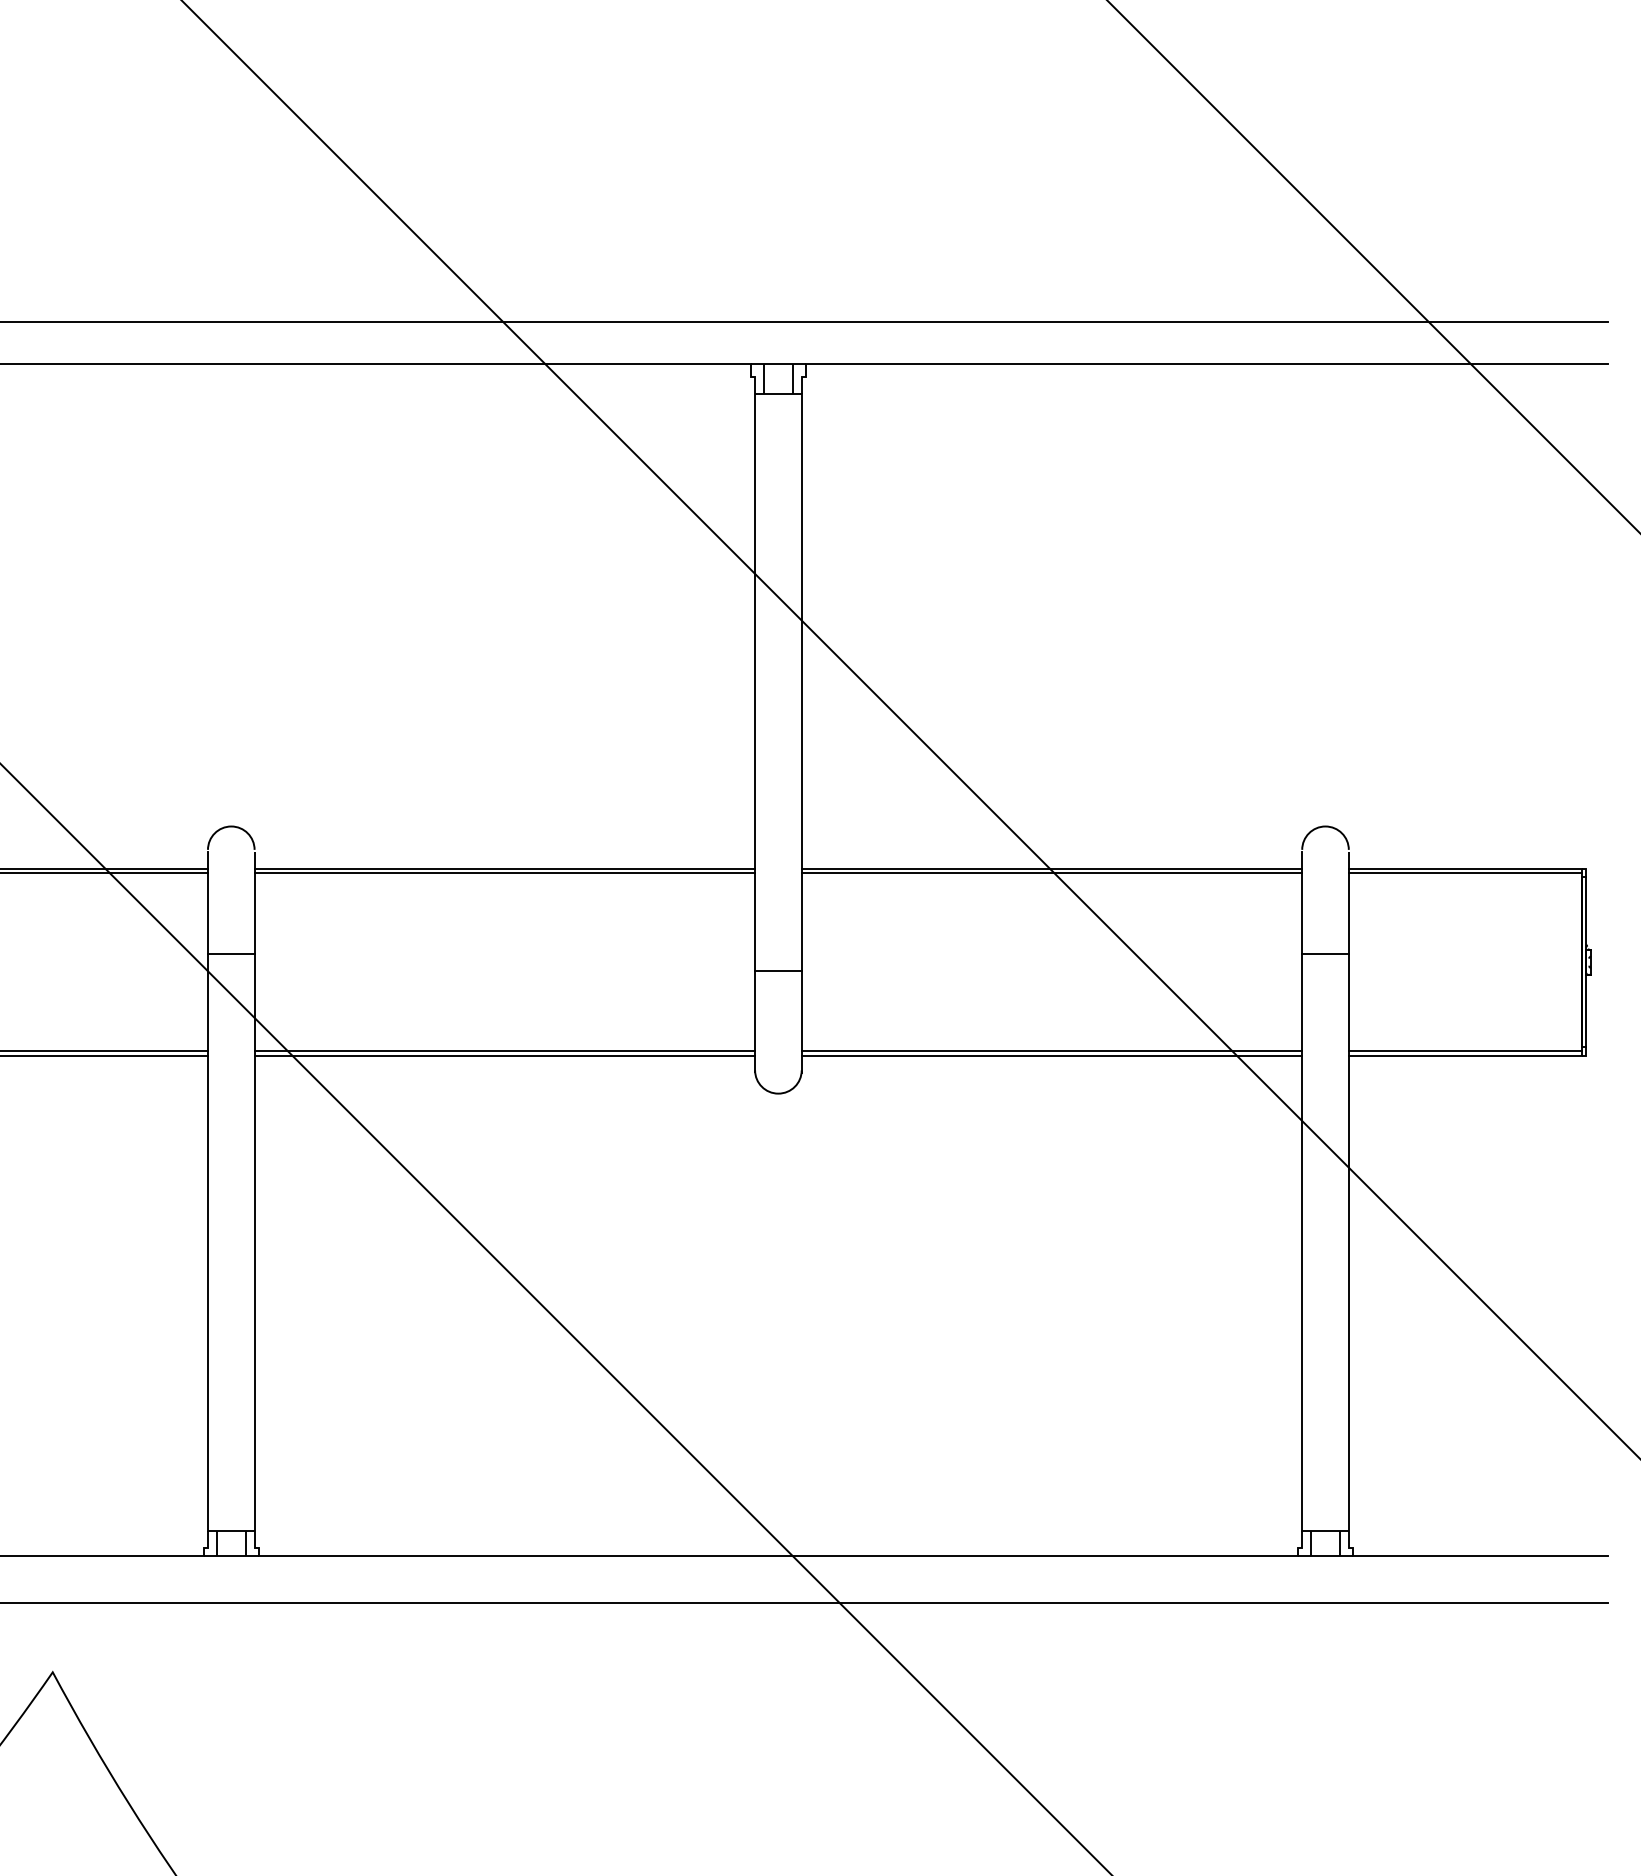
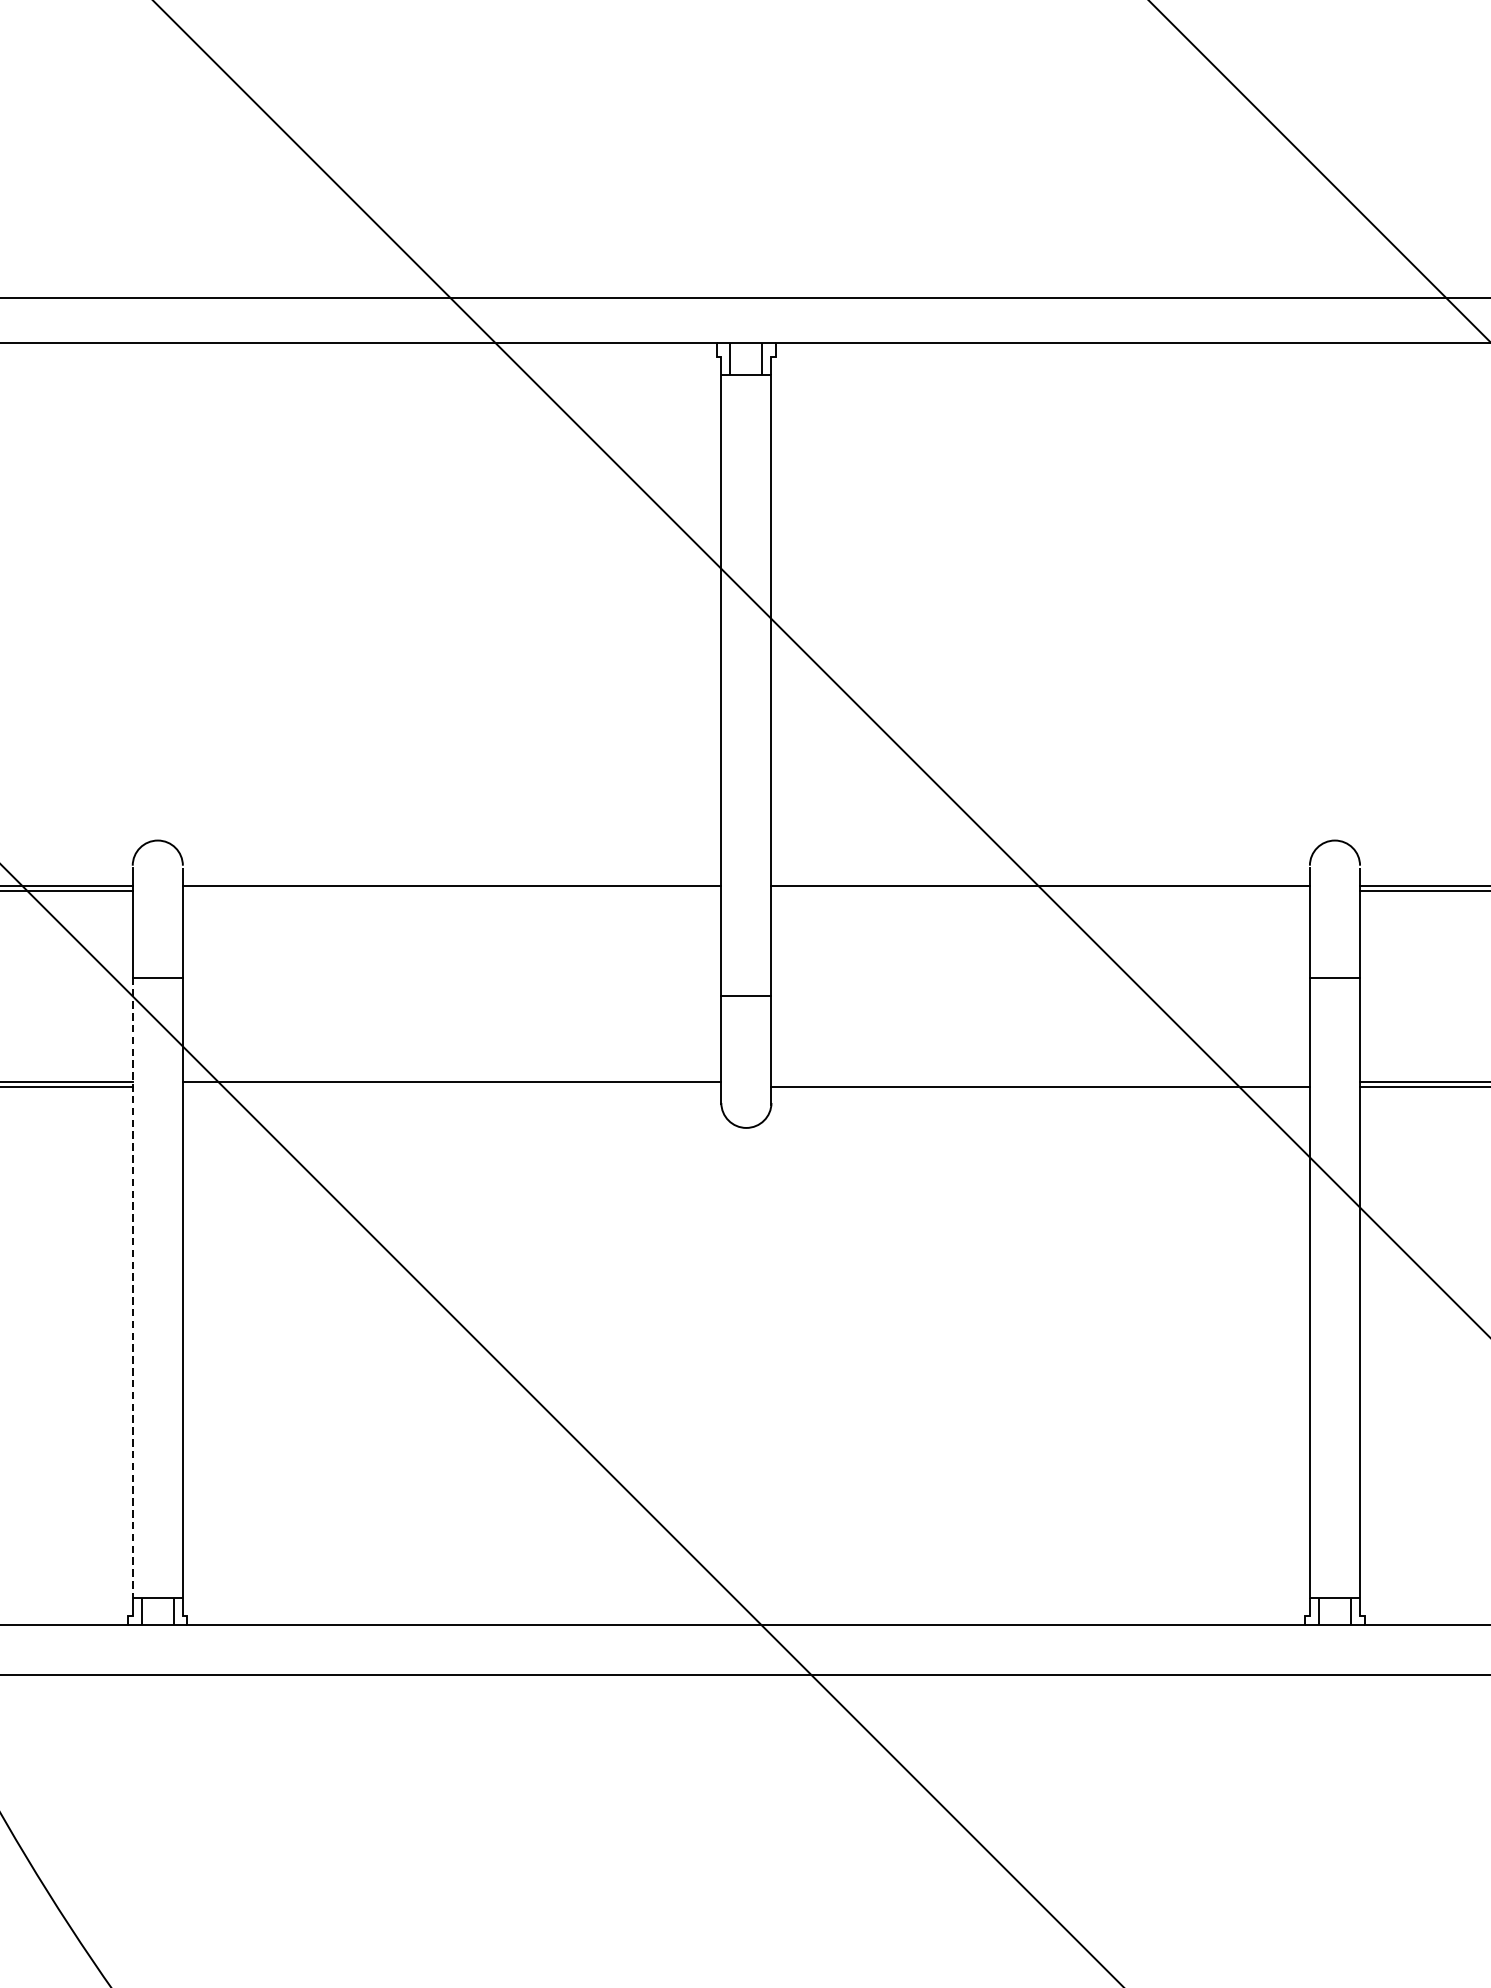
line: (504, 873) -> (451, 891), removed
line: (1051, 873) -> (1040, 891), removed
line: (1051, 1051) -> (1040, 1082), removed
line: (504, 1055) -> (451, 1086), removed
line: (207, 1242) -> (132, 1288), solid -> dashed

